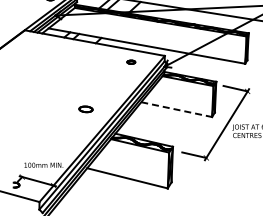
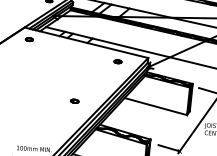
part: (30, 43) -> (29, 39), added
part: (85, 108) -> (74, 100), size x0.62
line: (177, 109) -> (156, 106), dashed -> solid

